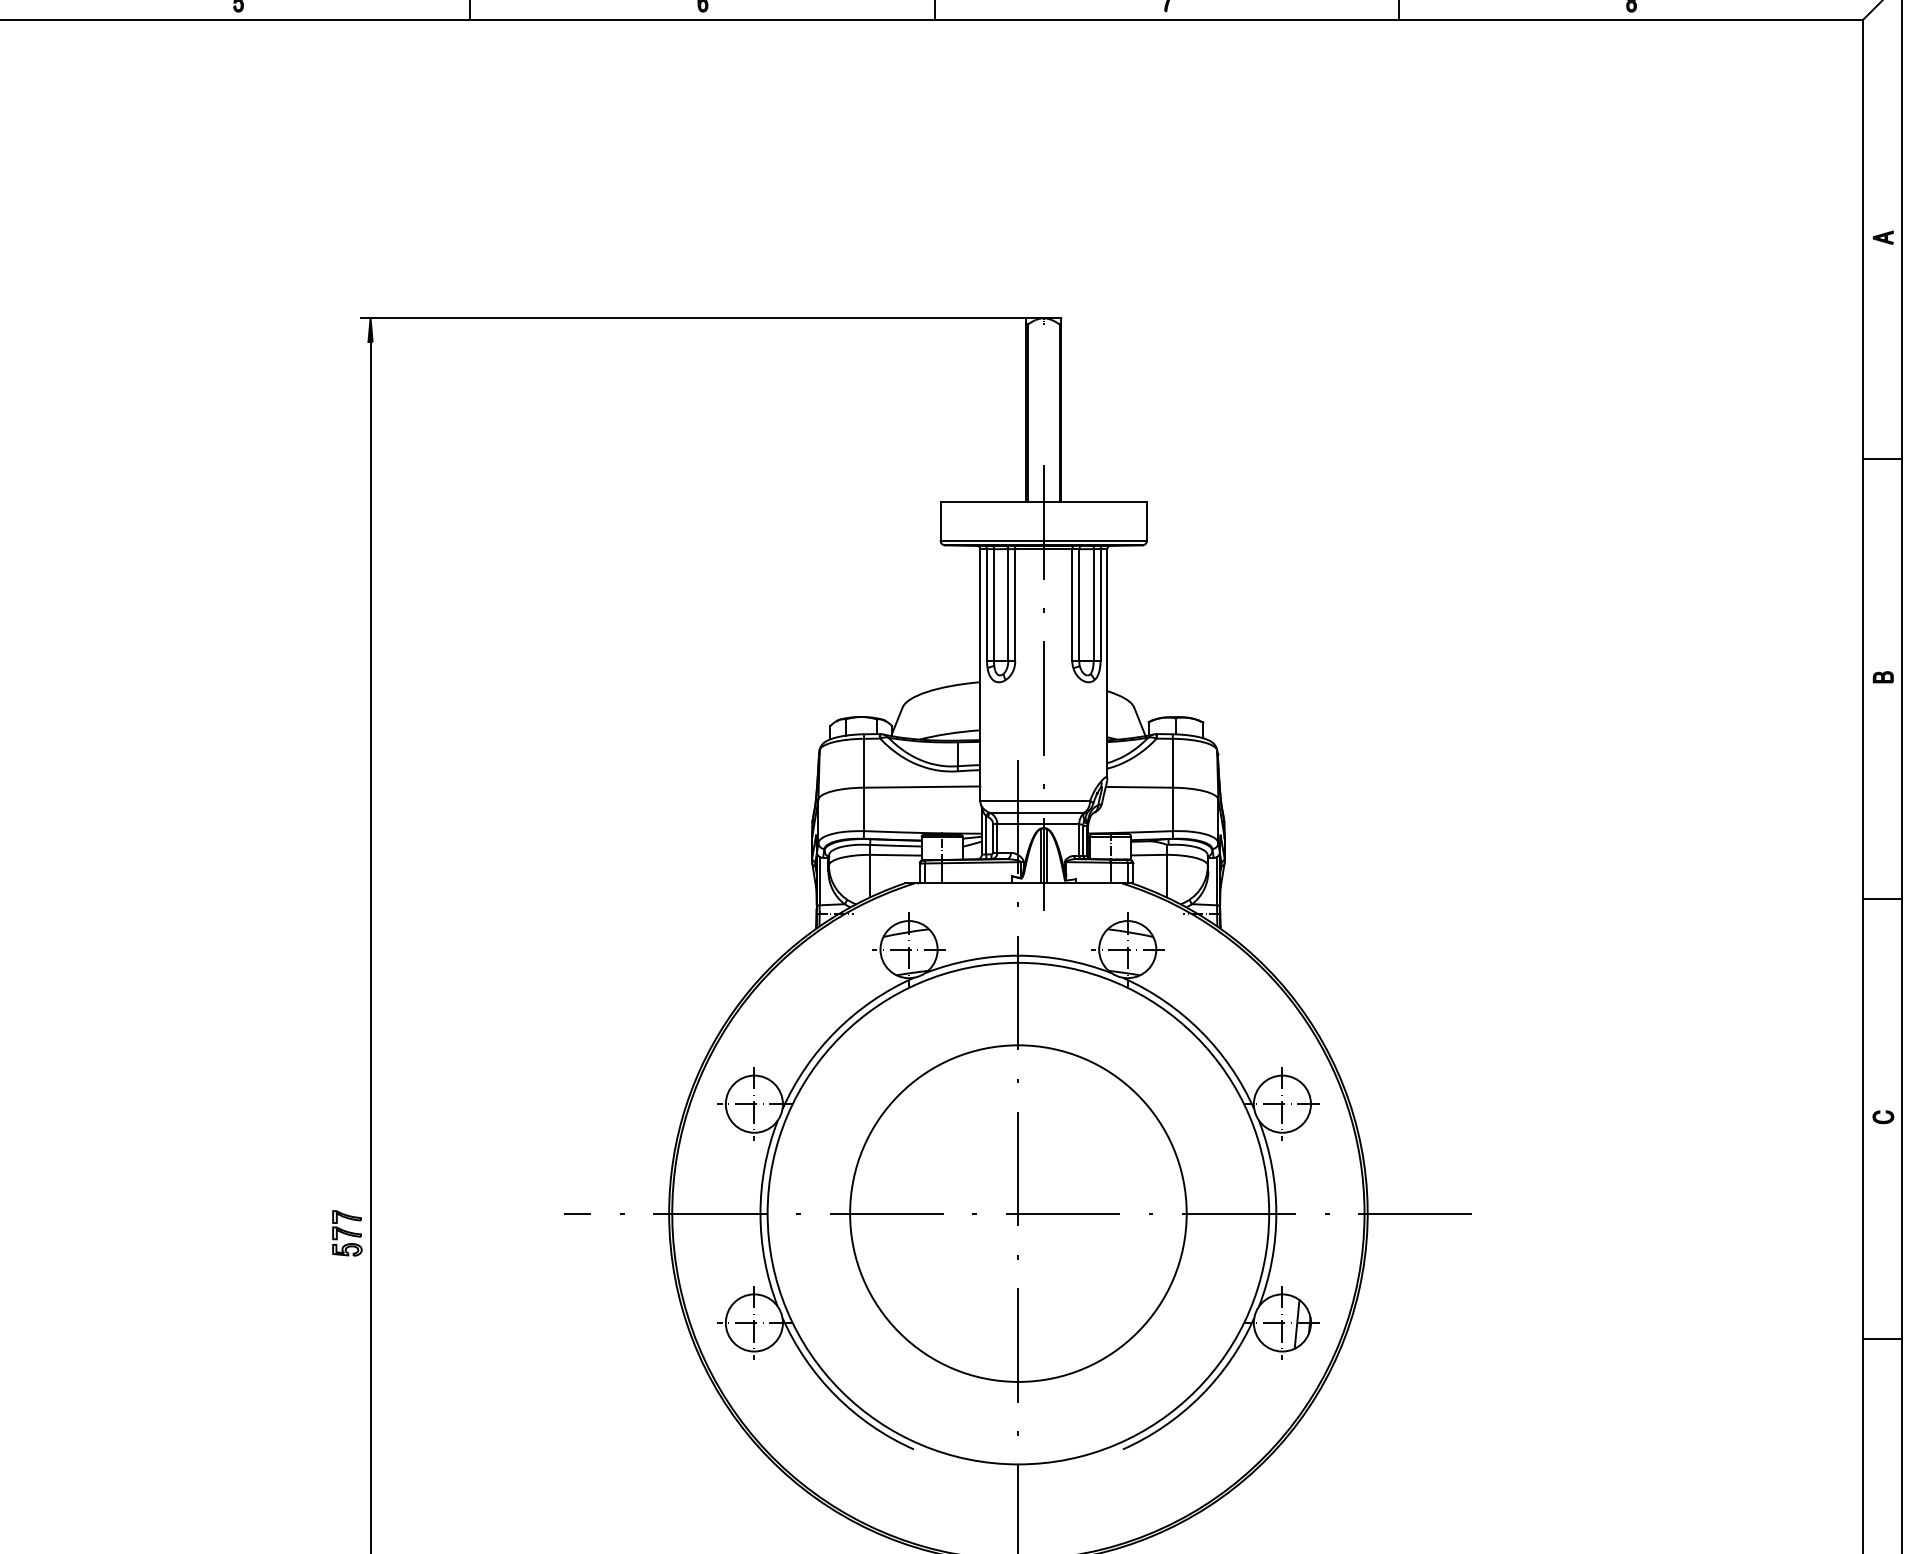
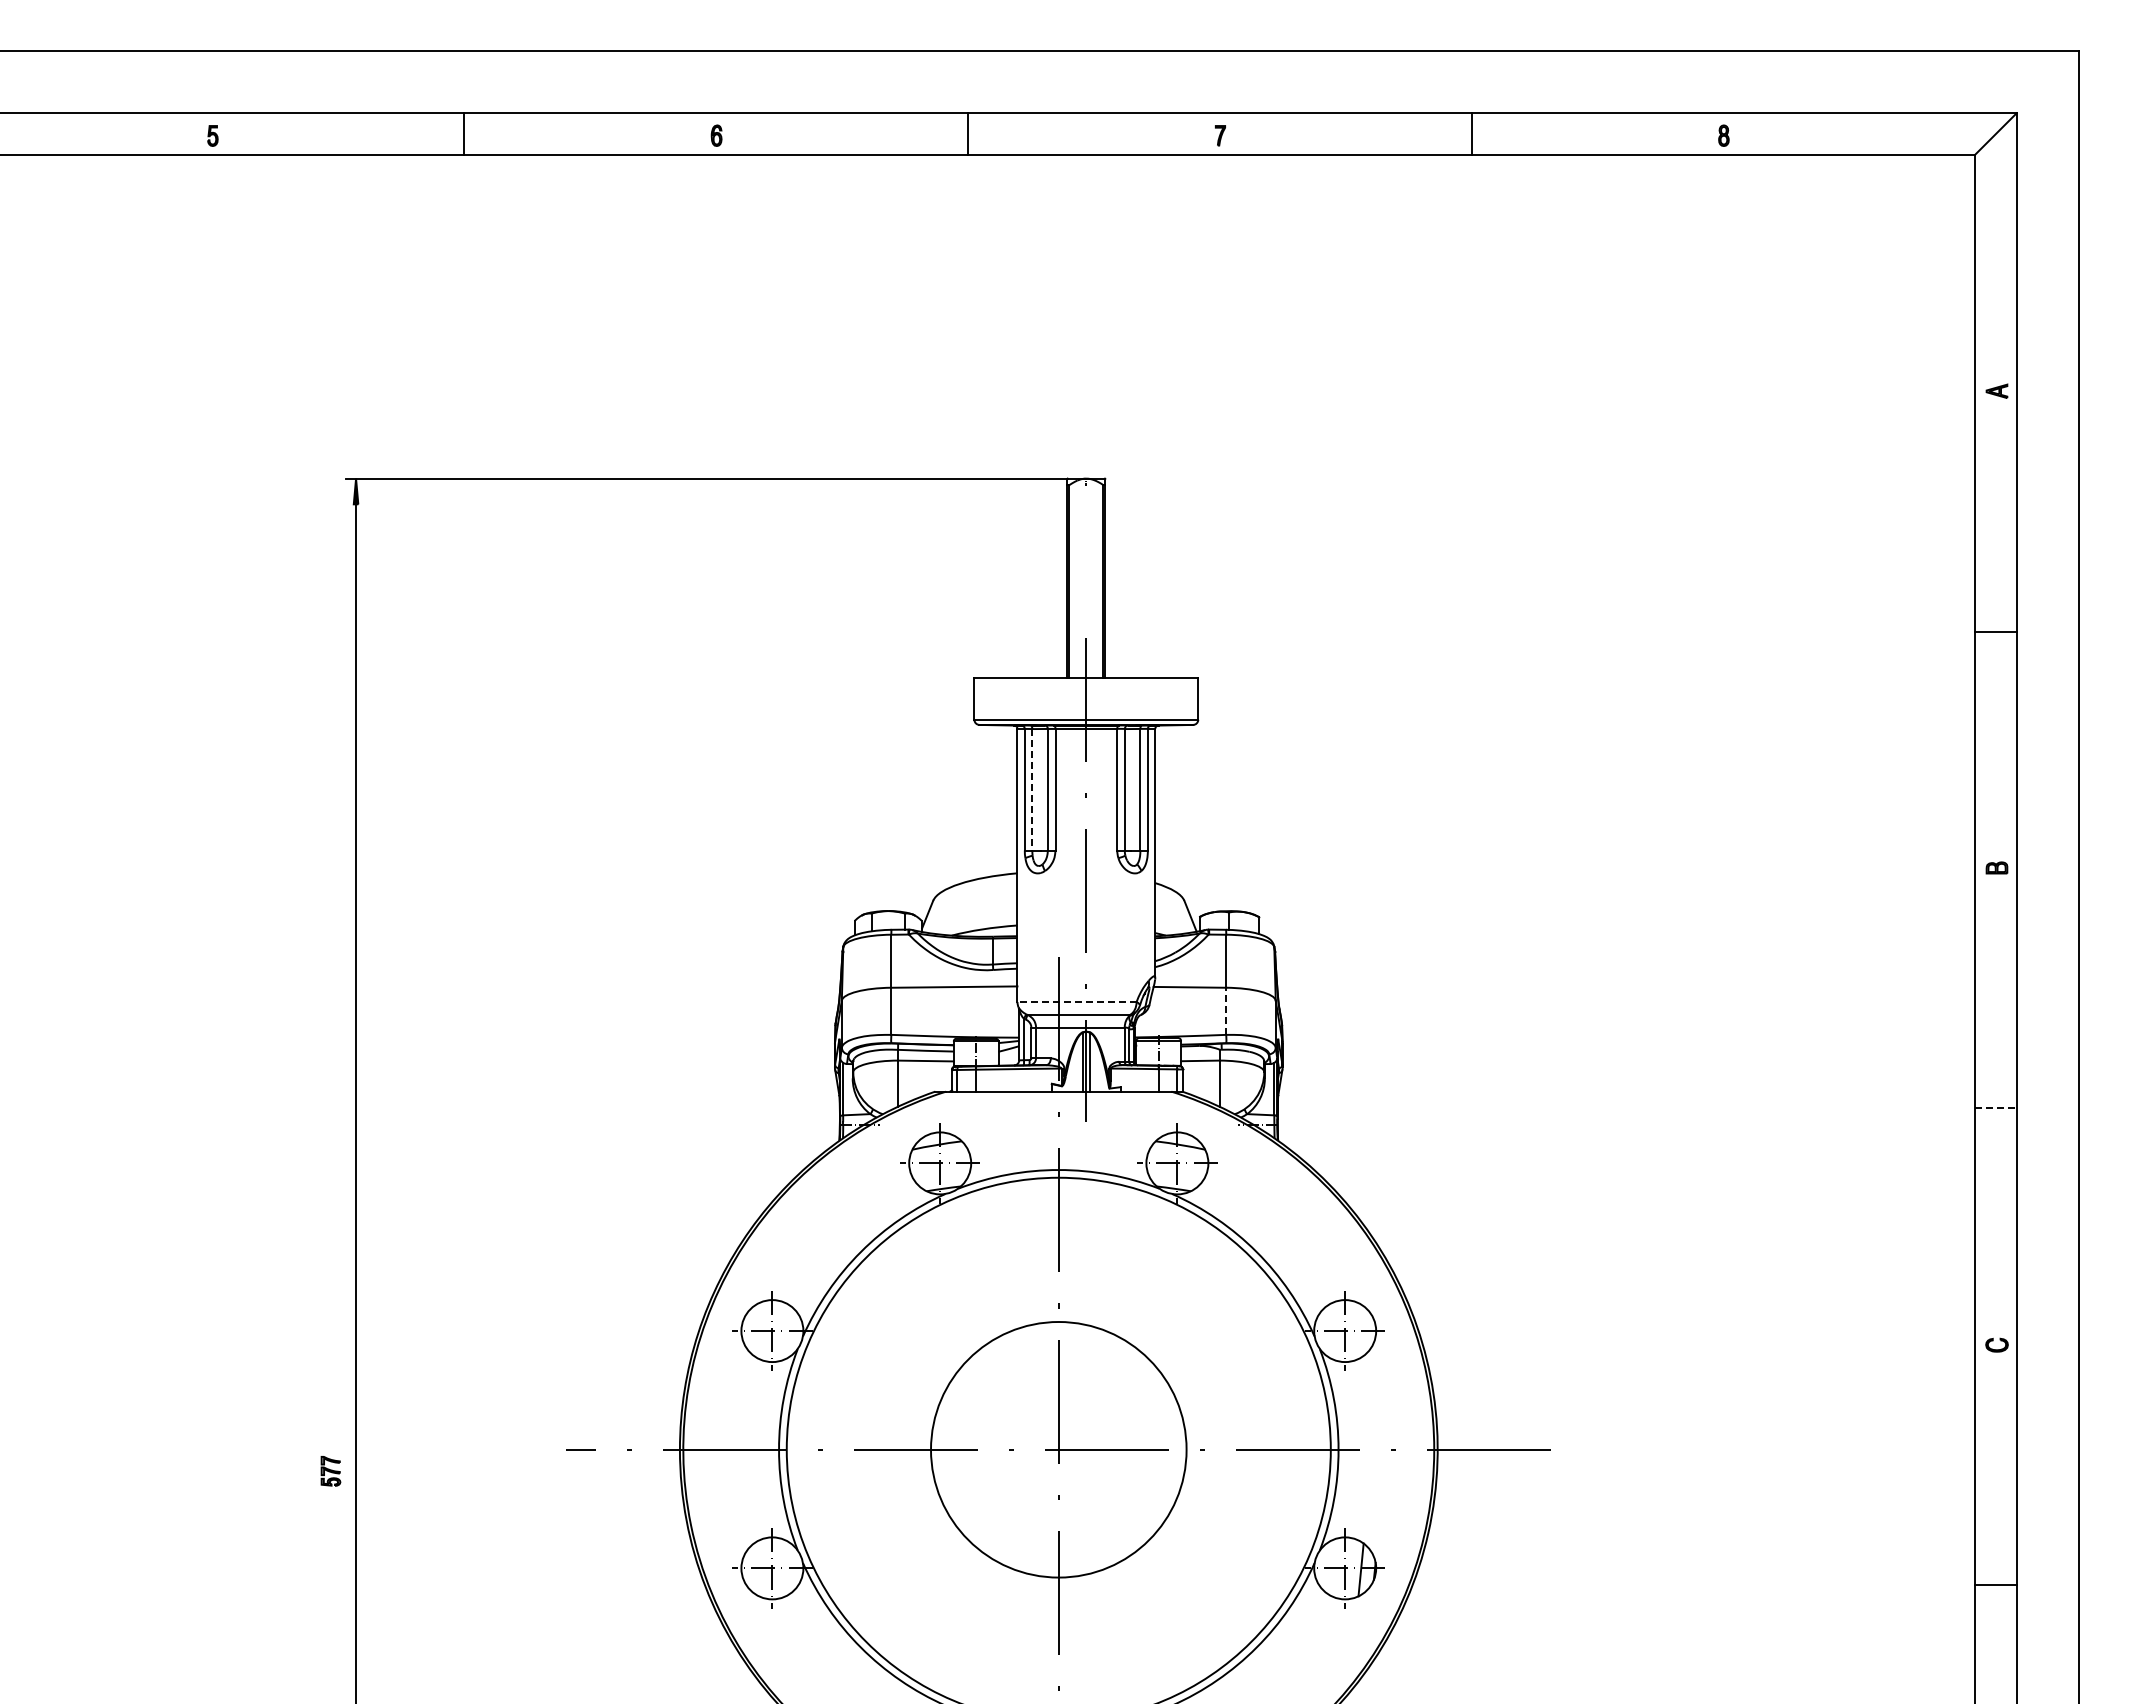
line: (994, 604) -> (1032, 789), solid -> dashed
line: (1035, 801) -> (1077, 1002), solid -> dashed
line: (1173, 809) -> (1226, 1011), solid -> dashed
line: (1882, 899) -> (1996, 1108), solid -> dashed
circle: (1018, 1213) -> (1058, 1449), size x0.7
part: (346, 1233) -> (330, 1471), size x0.6

